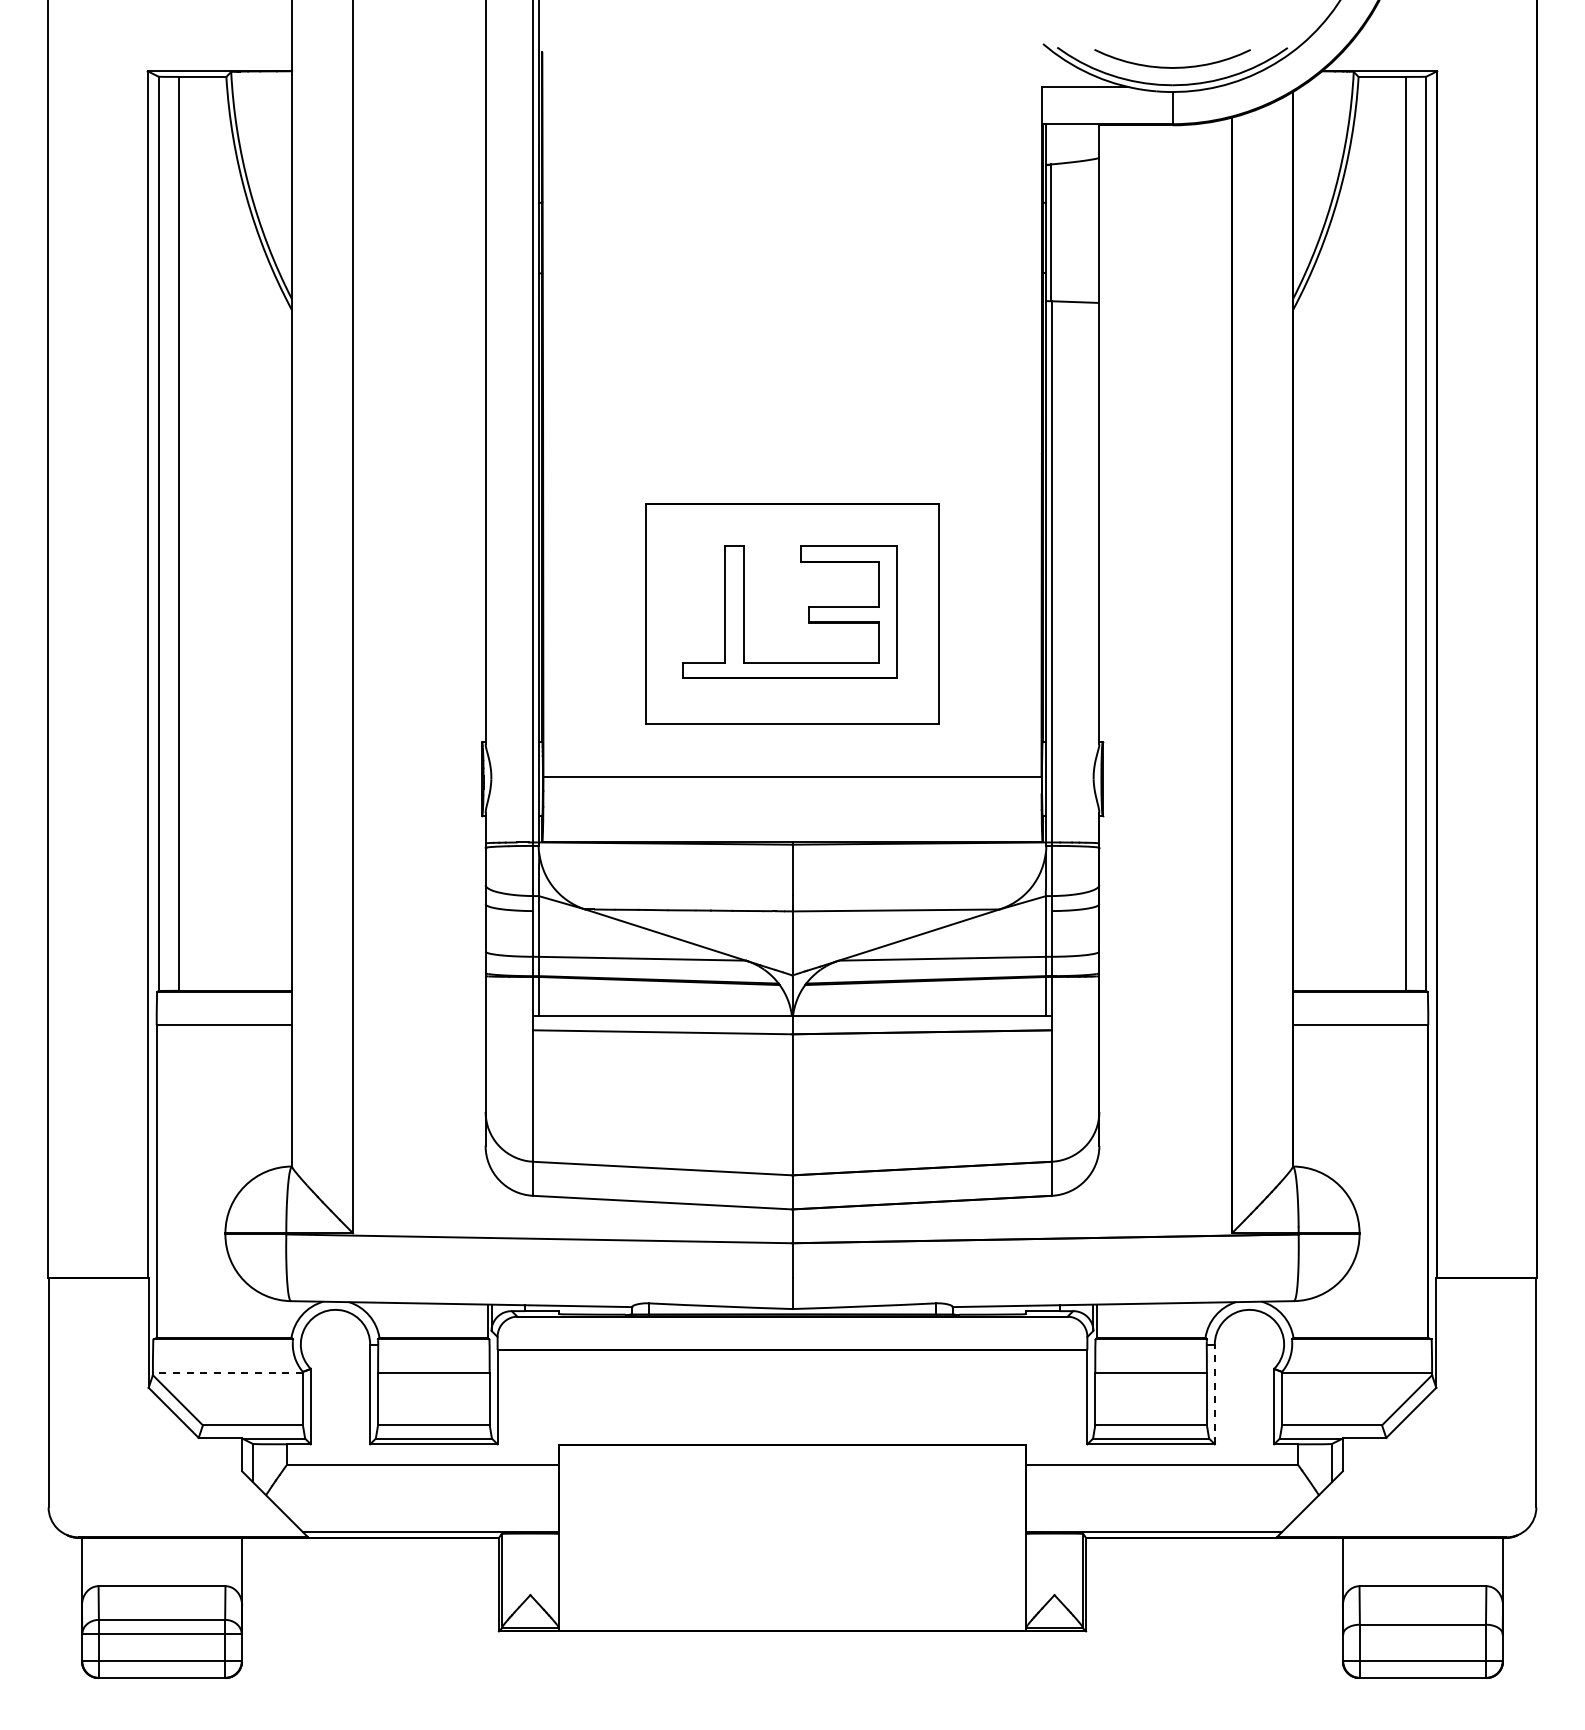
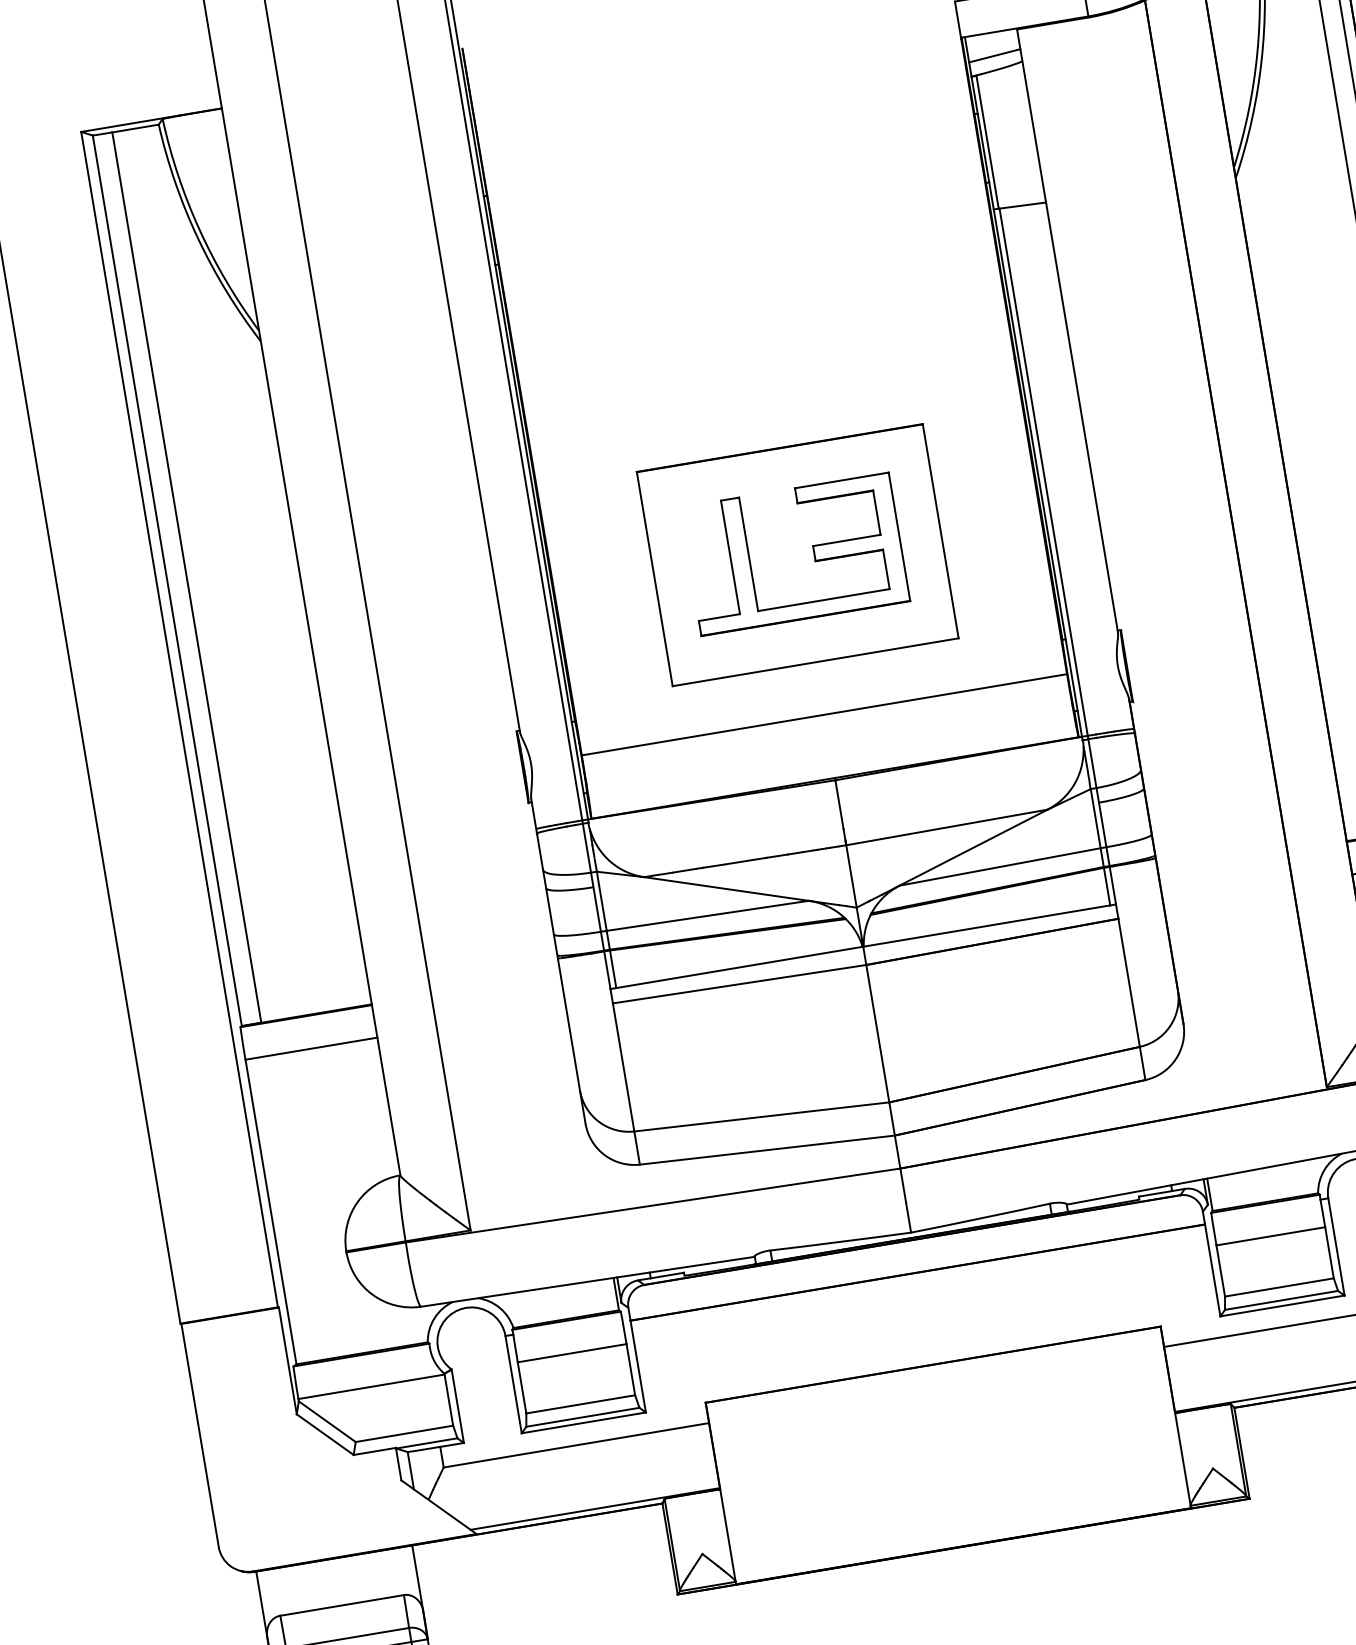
line: (1072, 147) -> (994, 55), added
line: (227, 1372) -> (371, 1386), dashed -> solid
line: (1214, 1394) -> (1336, 1247), dashed -> solid

